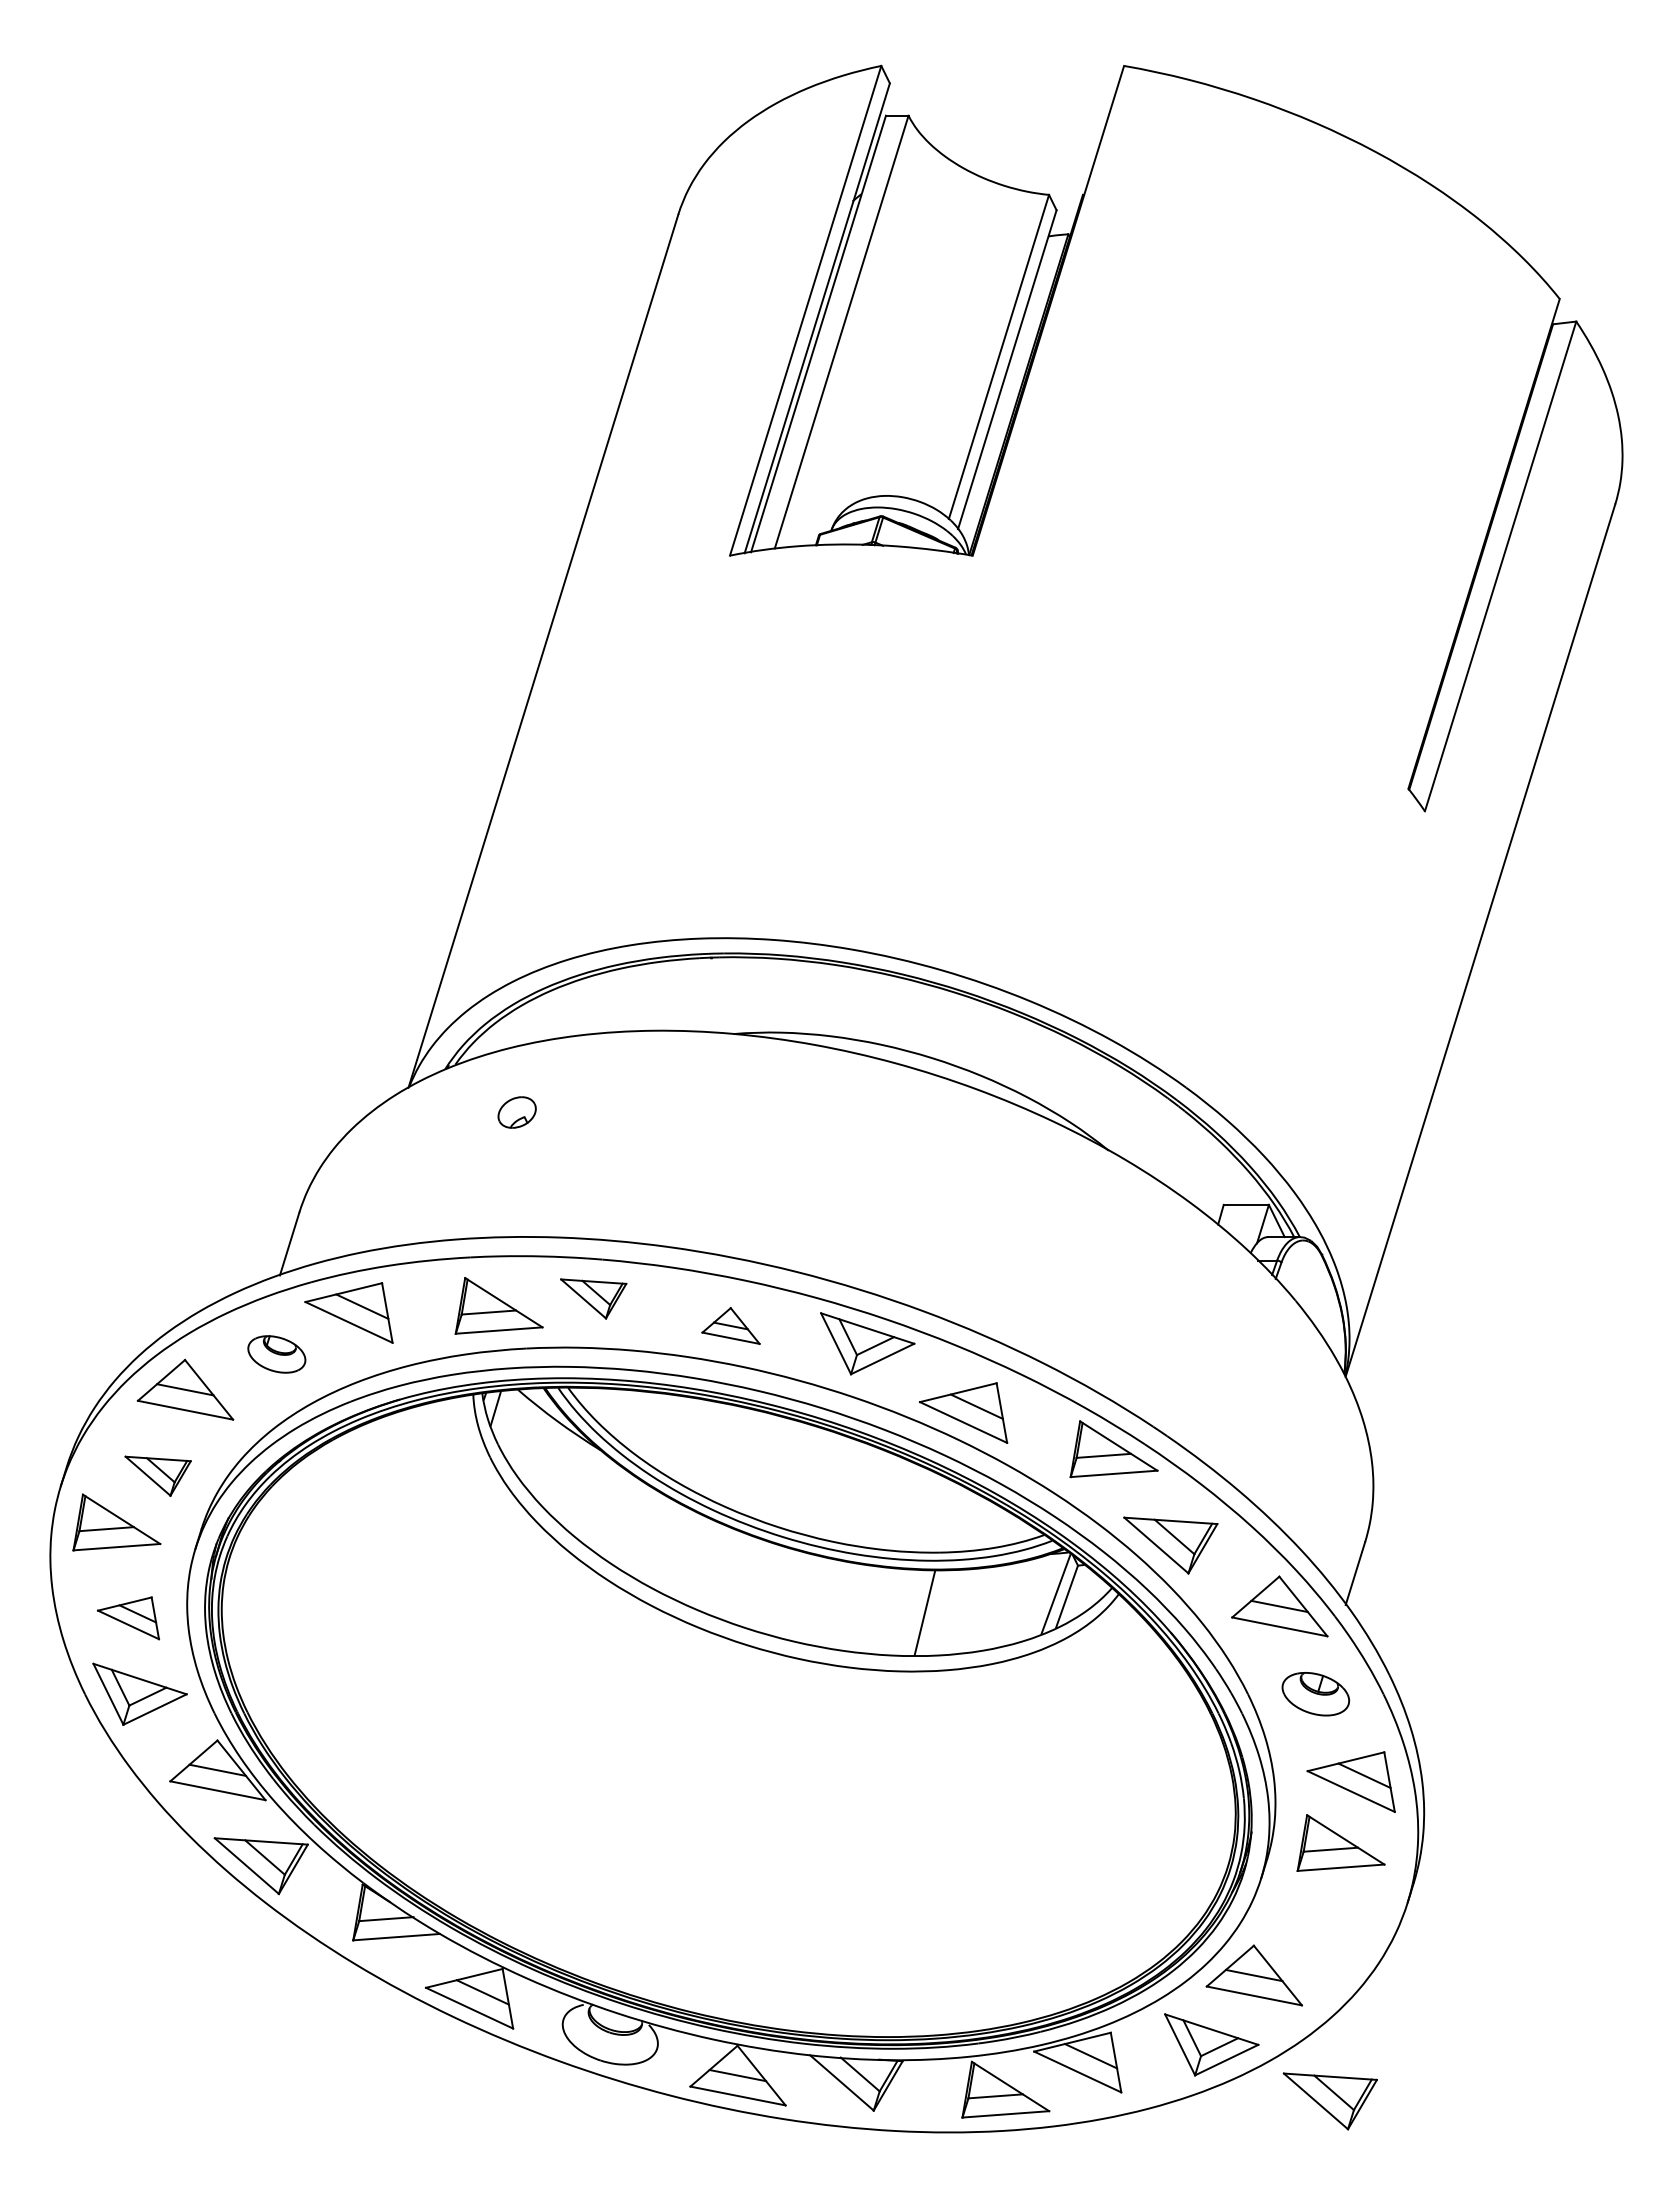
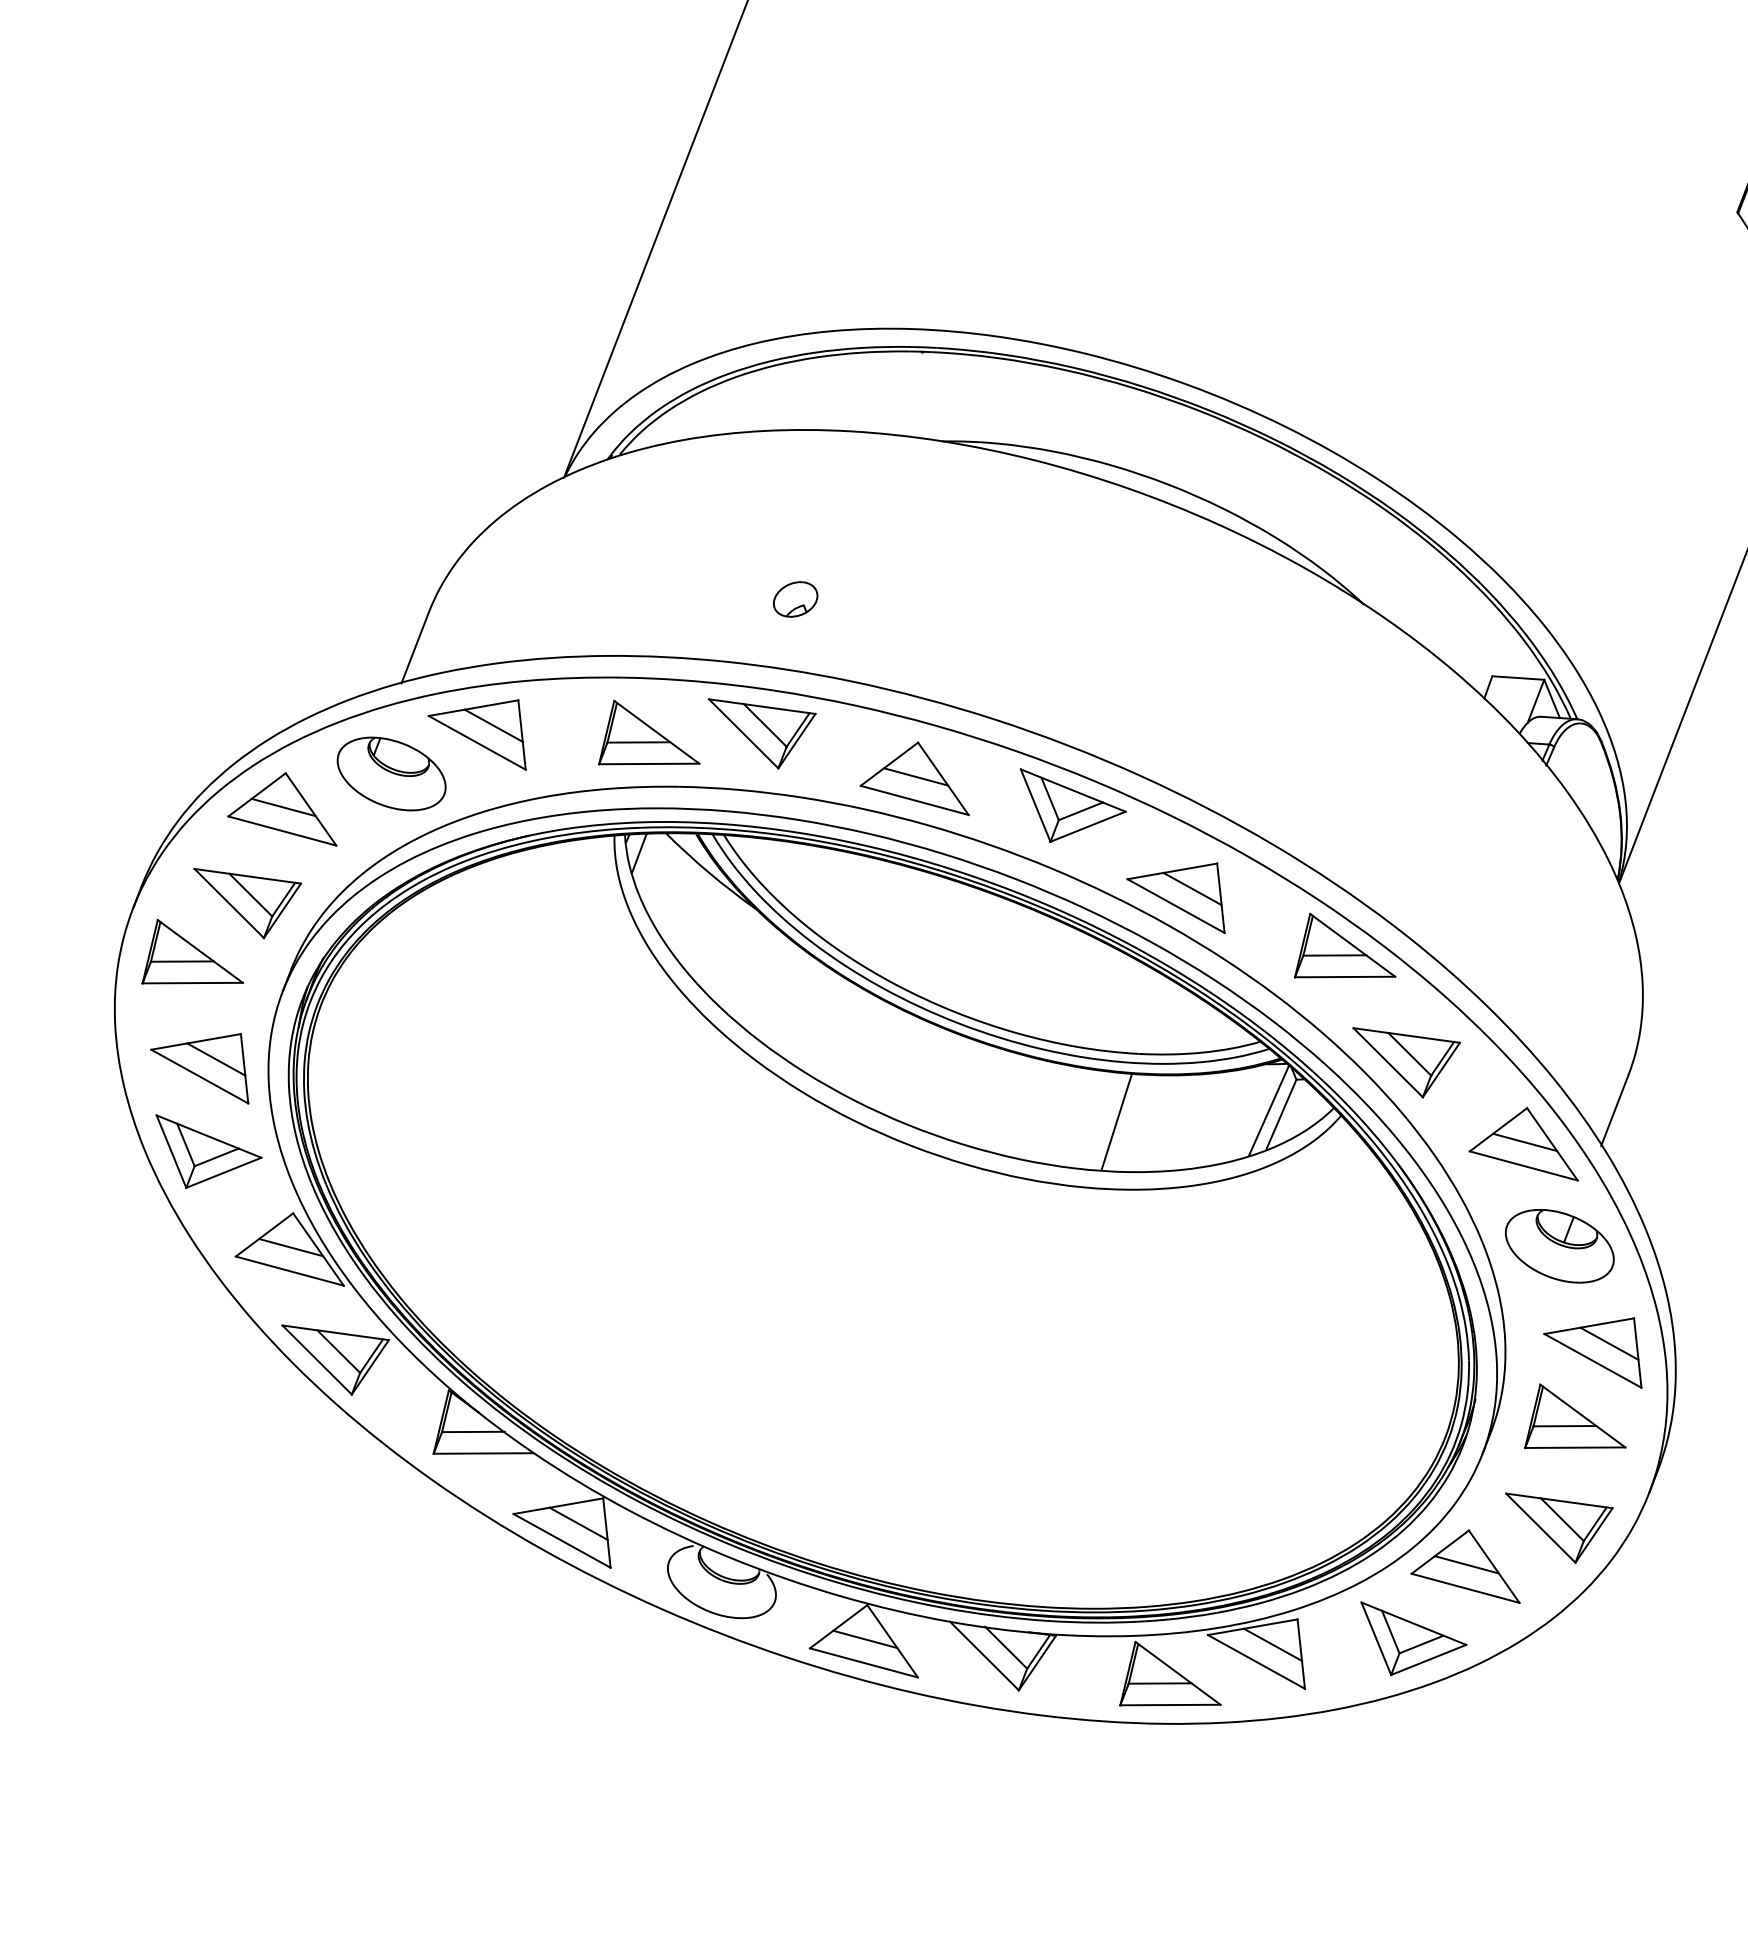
part: (516, 1112) -> (794, 599), moved
part: (593, 1298) -> (760, 734), size x1.43
part: (730, 1325) -> (915, 776), size x1.67
part: (276, 1354) -> (391, 774), size x1.67
part: (157, 1476) -> (244, 905), size x1.43
part: (128, 1618) -> (200, 1066), size x1.43
part: (1315, 1693) -> (1559, 1245), size x1.43
part: (1329, 2101) -> (1556, 1529), moved

